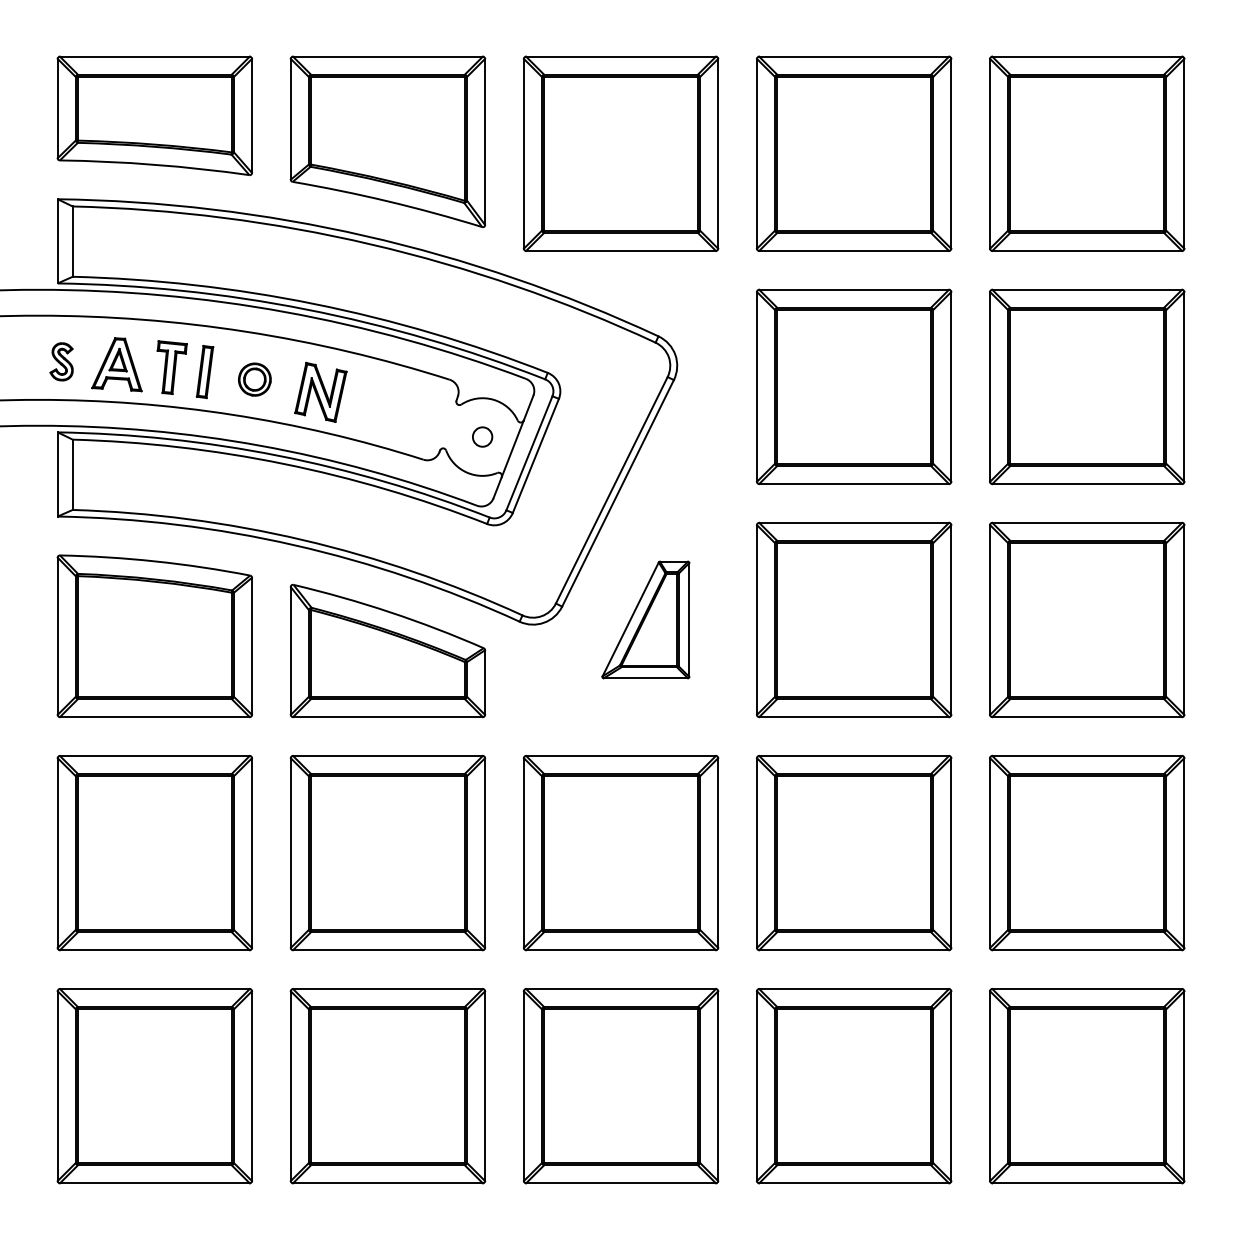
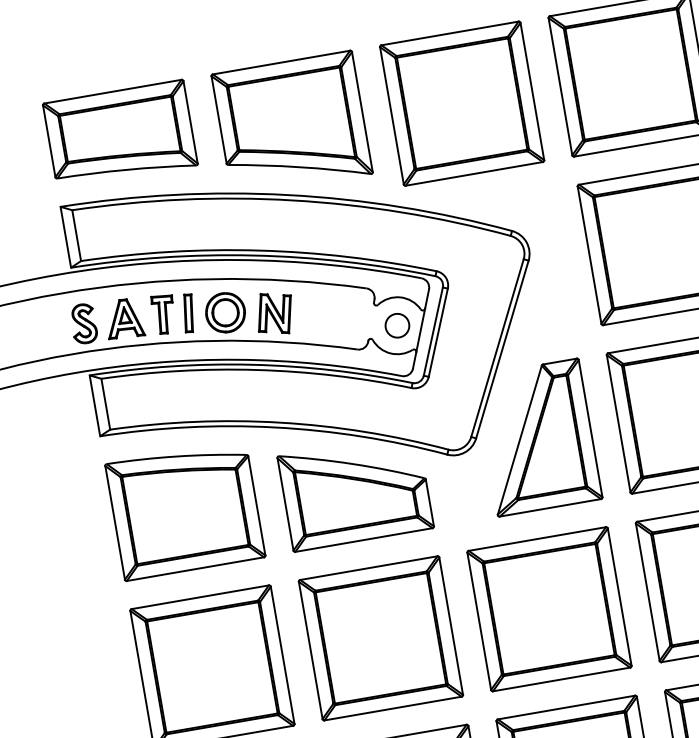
part: (61, 361) -> (83, 323), size x1.43
part: (254, 379) -> (225, 312), size x1.67
circle: (482, 436) -> (397, 325), size x1.67
part: (645, 619) -> (537, 437), size x1.67

